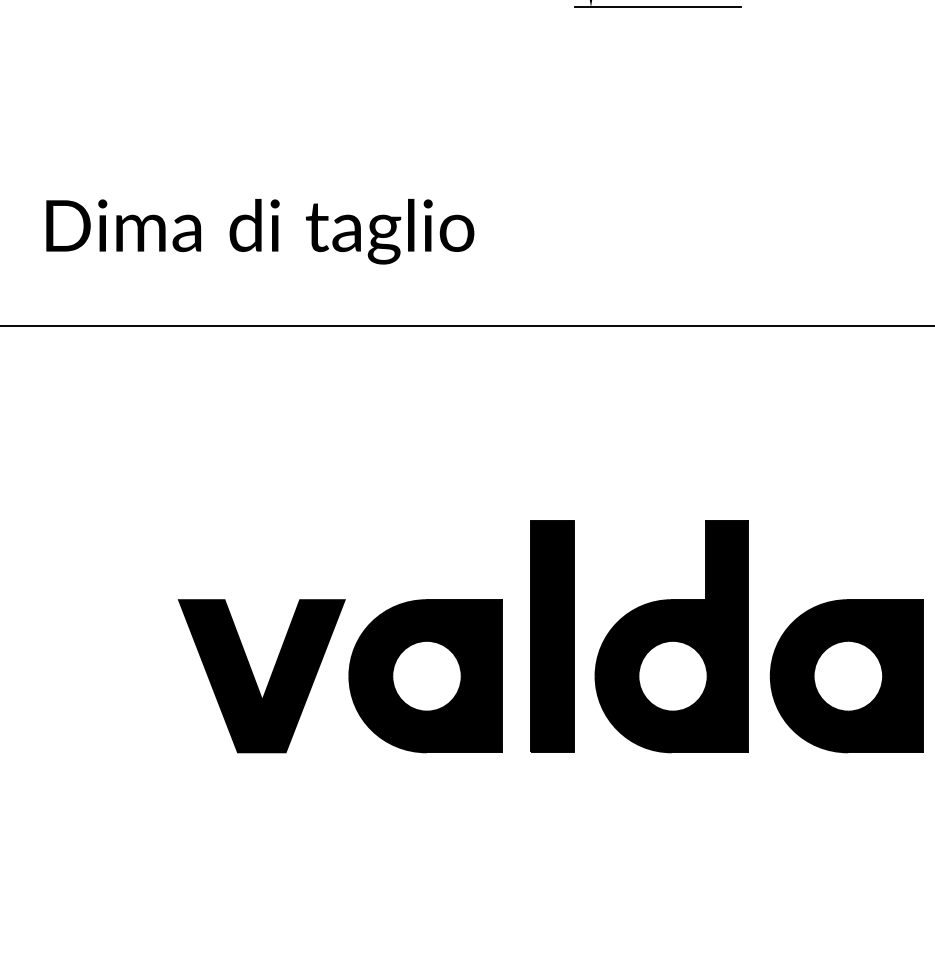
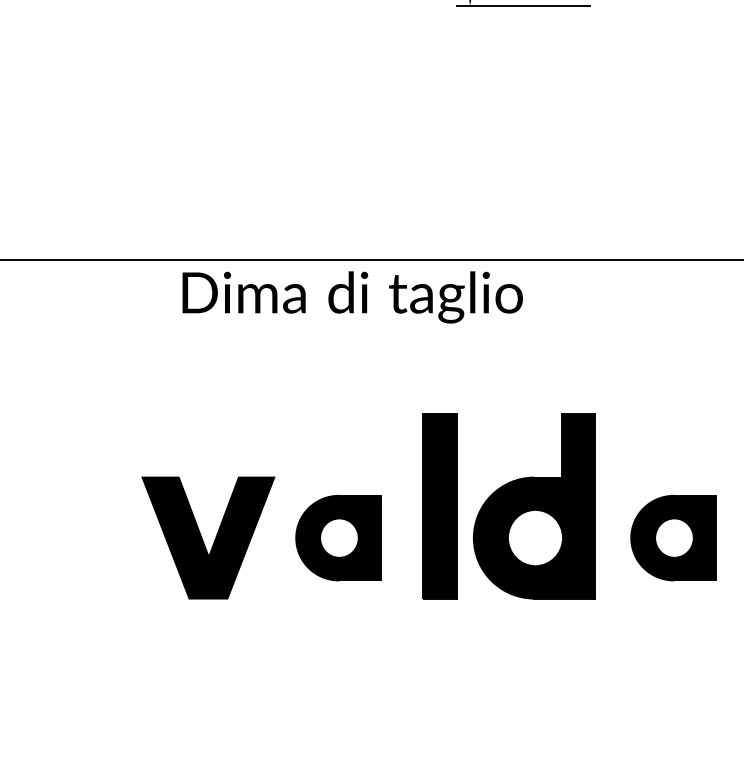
text: (260, 231) -> (352, 297), moved
part: (425, 676) -> (338, 538), size x0.7
part: (846, 676) -> (673, 538), size x0.7

